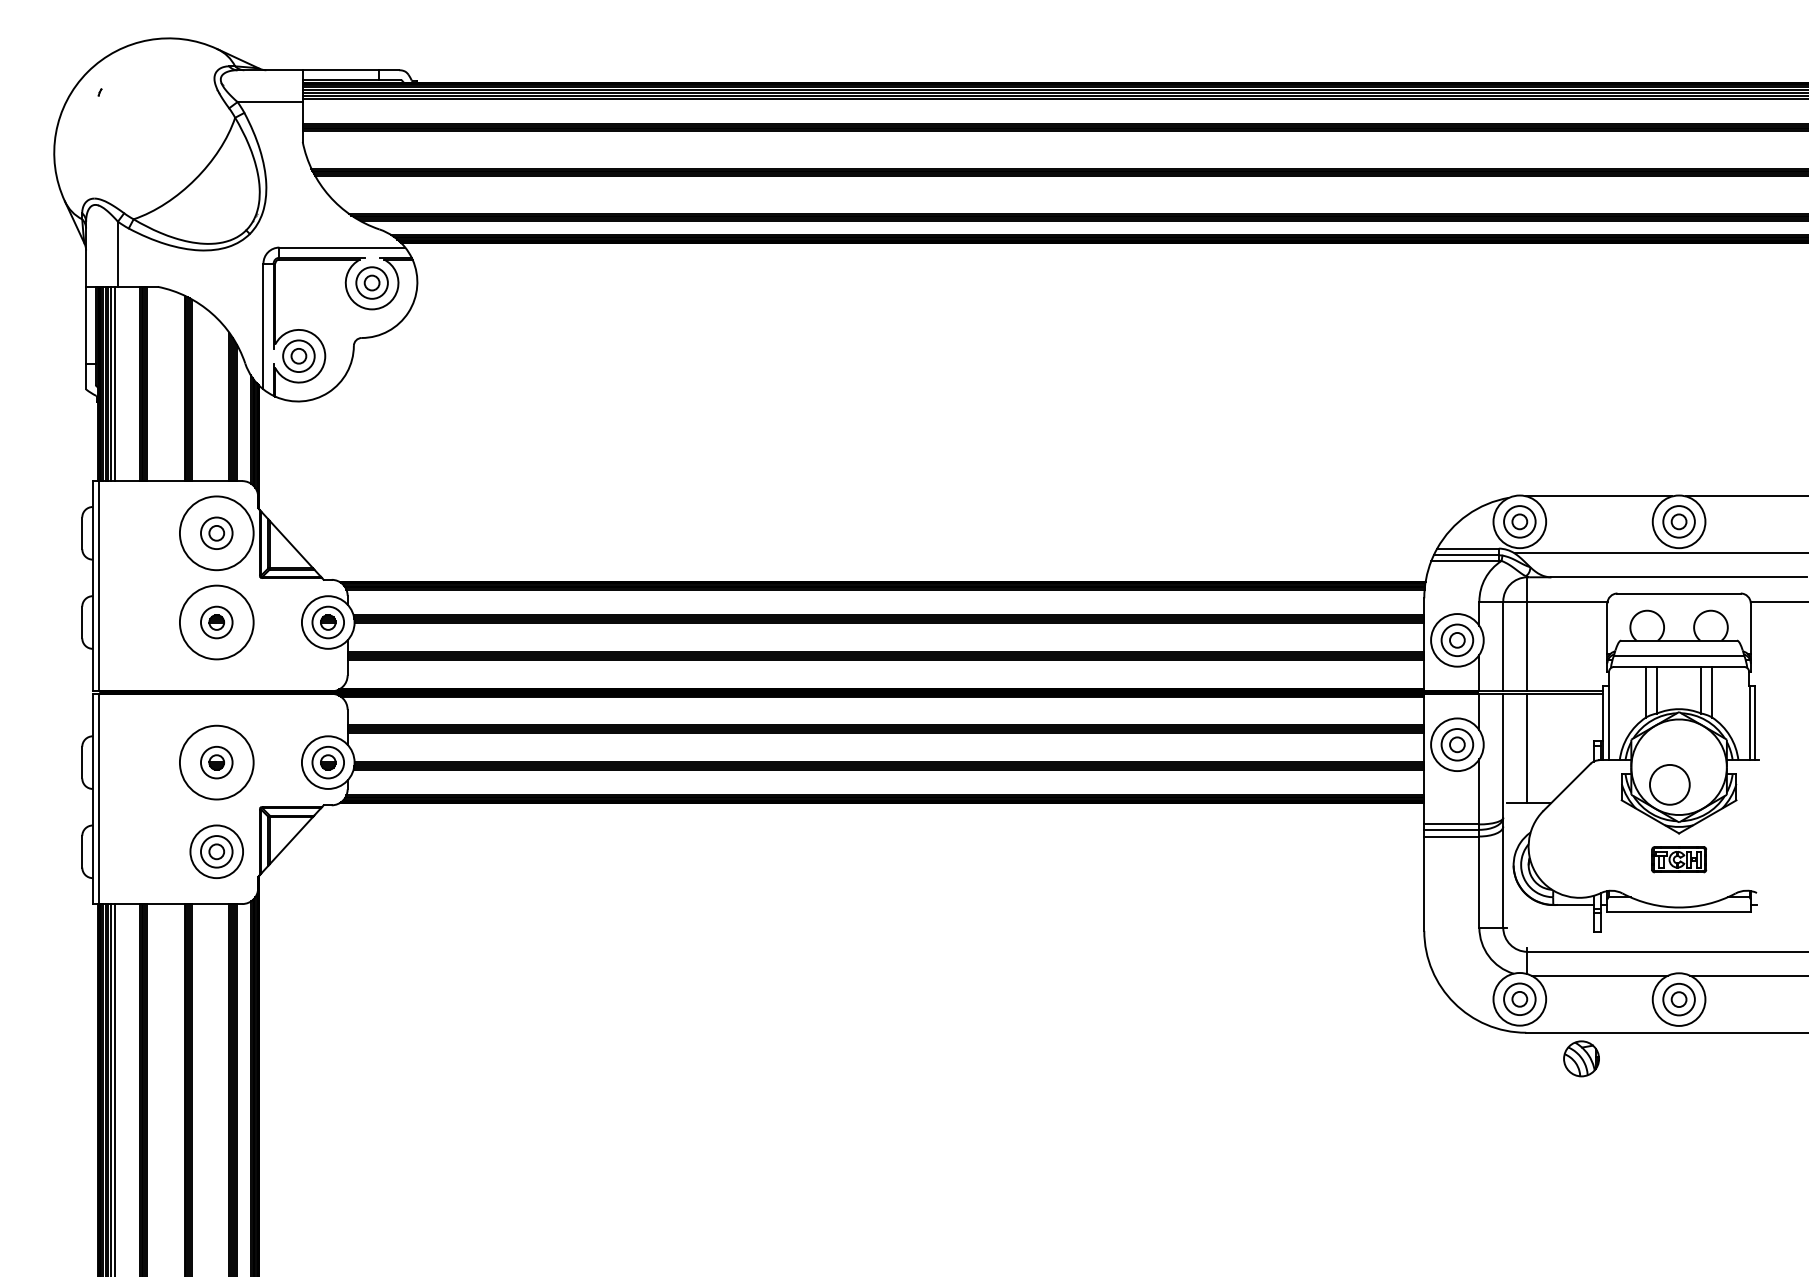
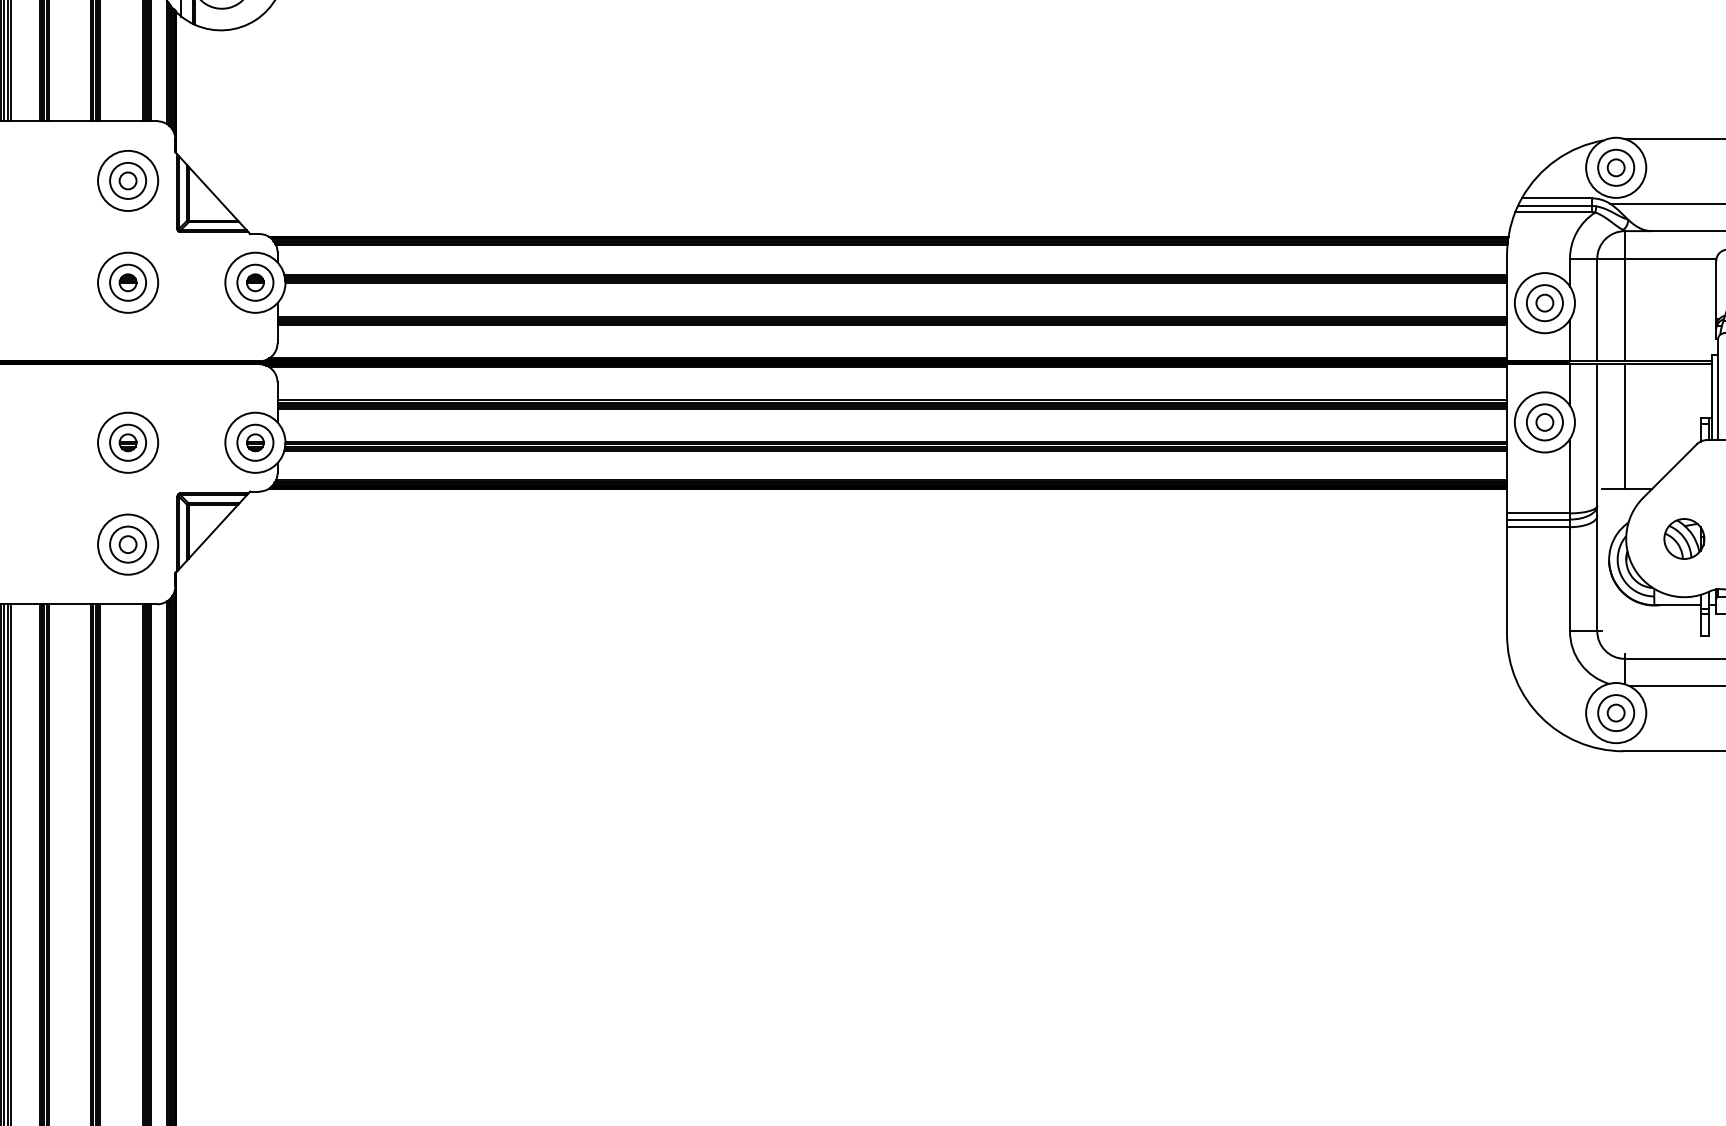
circle: (216, 533) -> (127, 181), size x0.71
circle: (216, 622) -> (127, 282), size x0.71
circle: (216, 762) -> (127, 442), size x0.71
part: (1581, 1058) -> (1684, 538), moved

